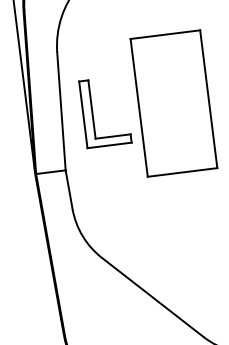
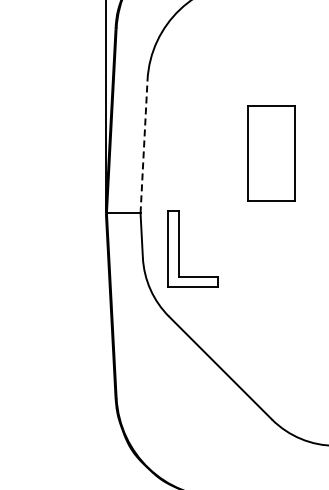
part: (174, 103) -> (271, 153), size x0.6
line: (61, 111) -> (144, 146), solid -> dashed
part: (93, 113) -> (179, 248), moved

